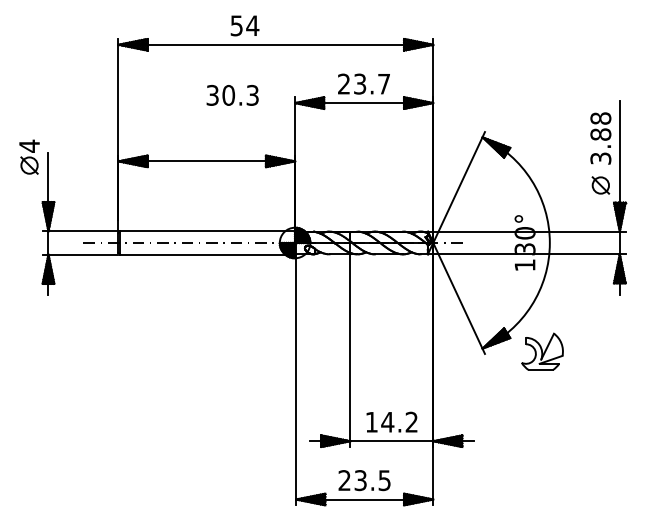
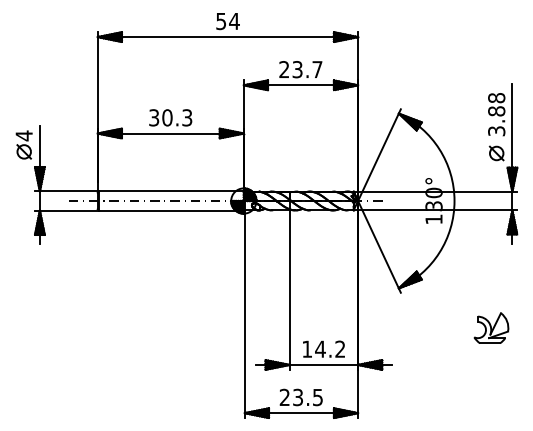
text: (244, 25) -> (227, 21), moved
text: (232, 95) -> (170, 117), moved
part: (29, 156) -> (24, 144), moved
part: (542, 351) -> (491, 327), moved

